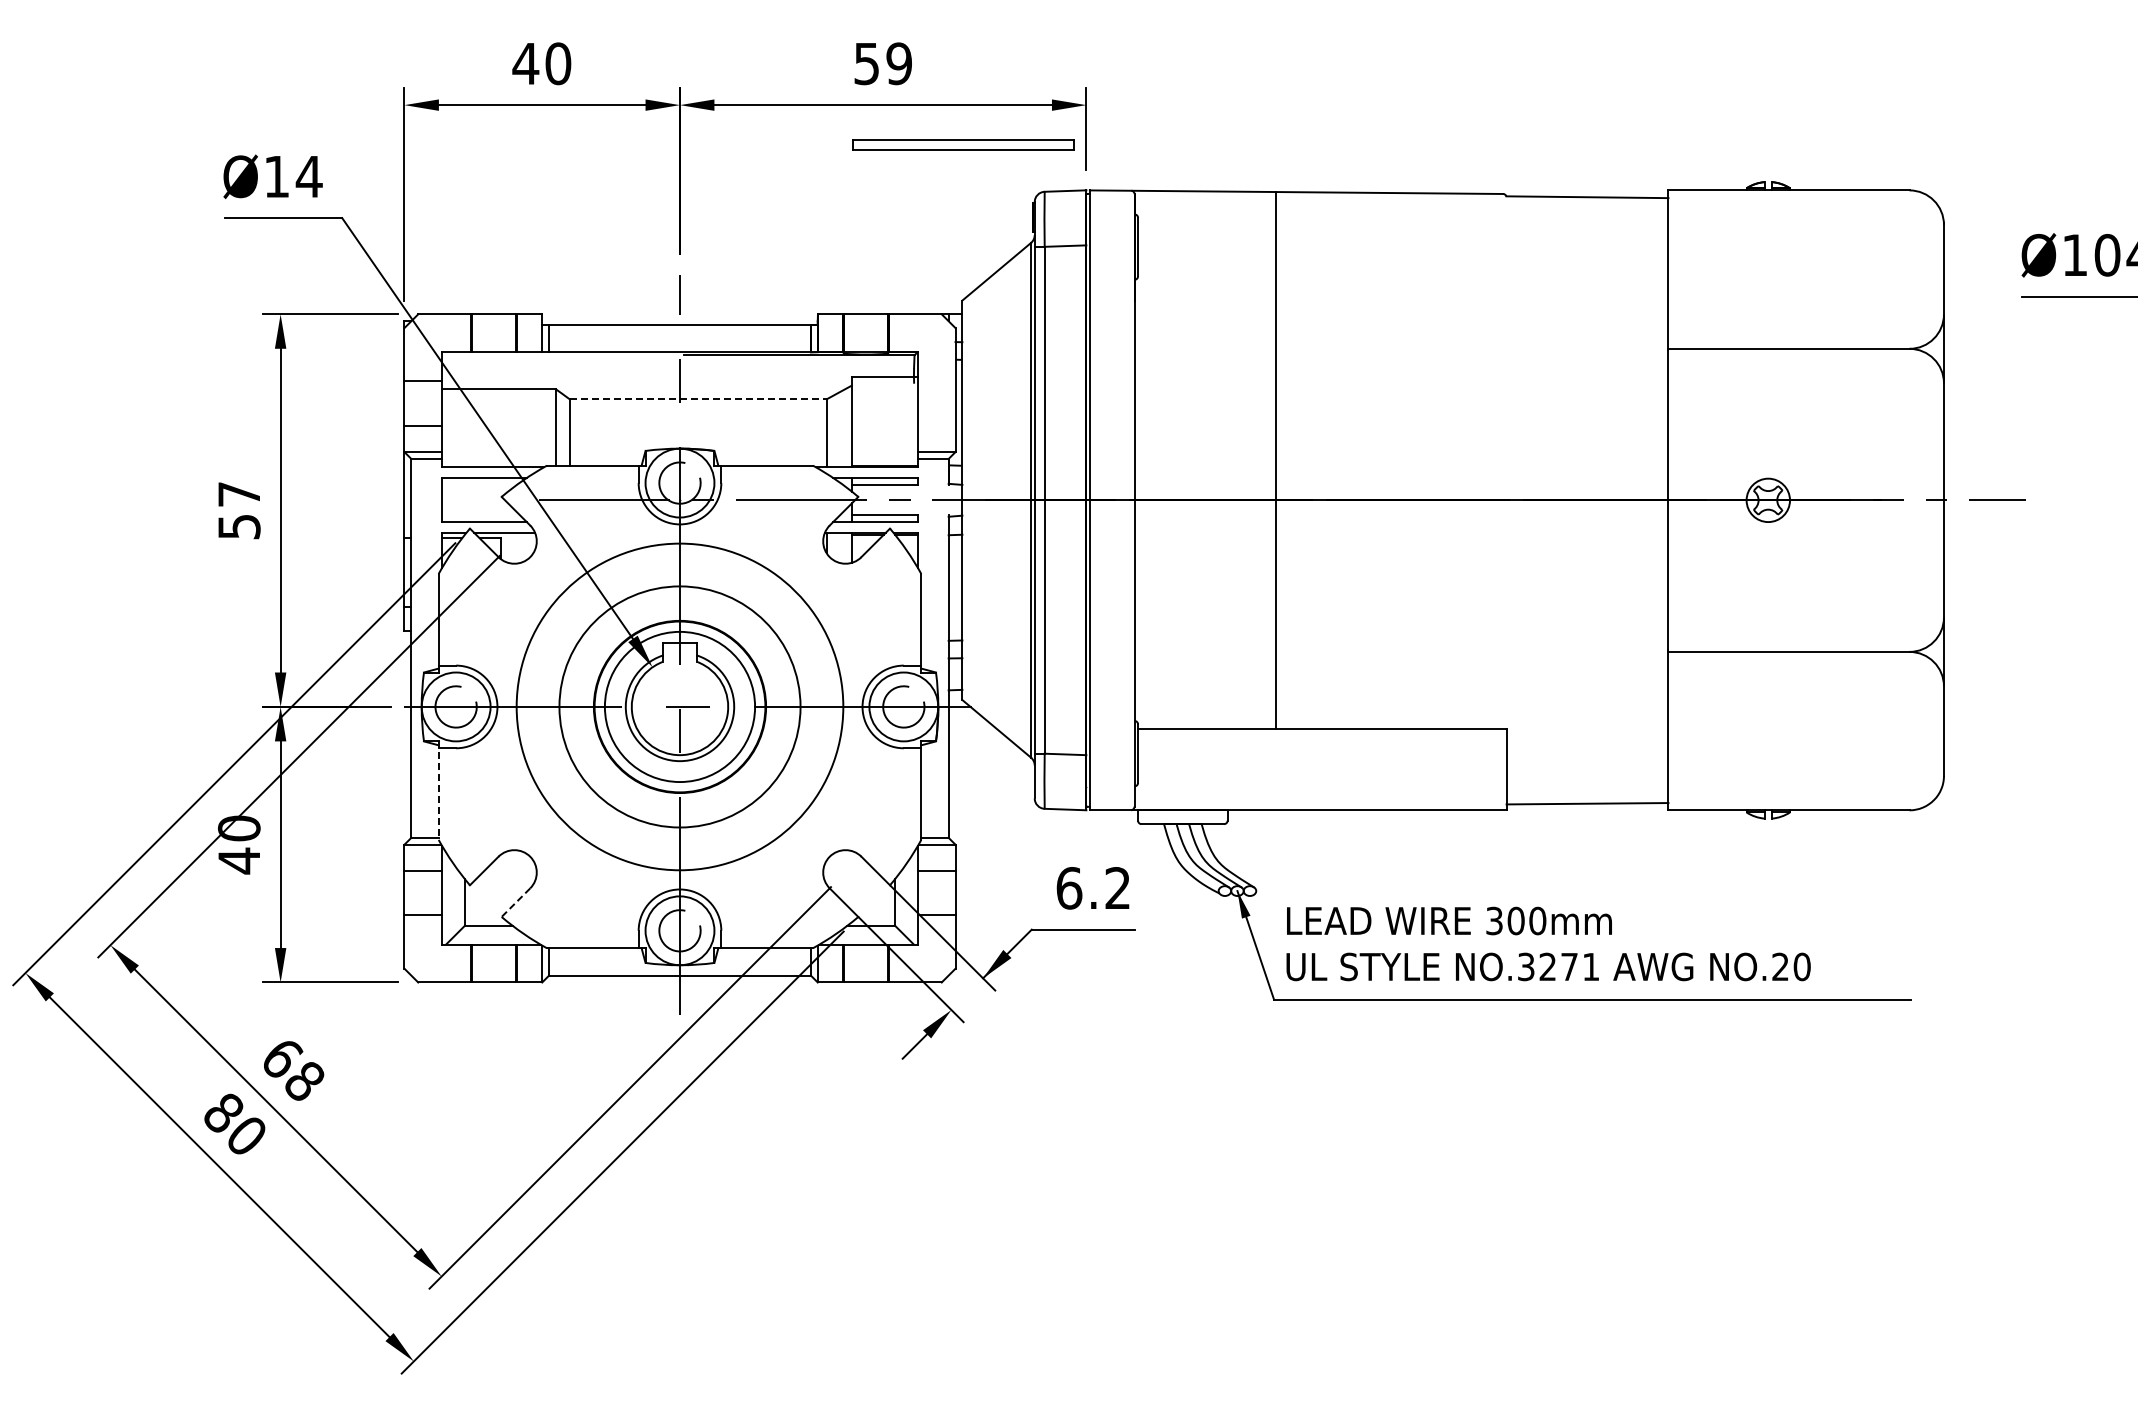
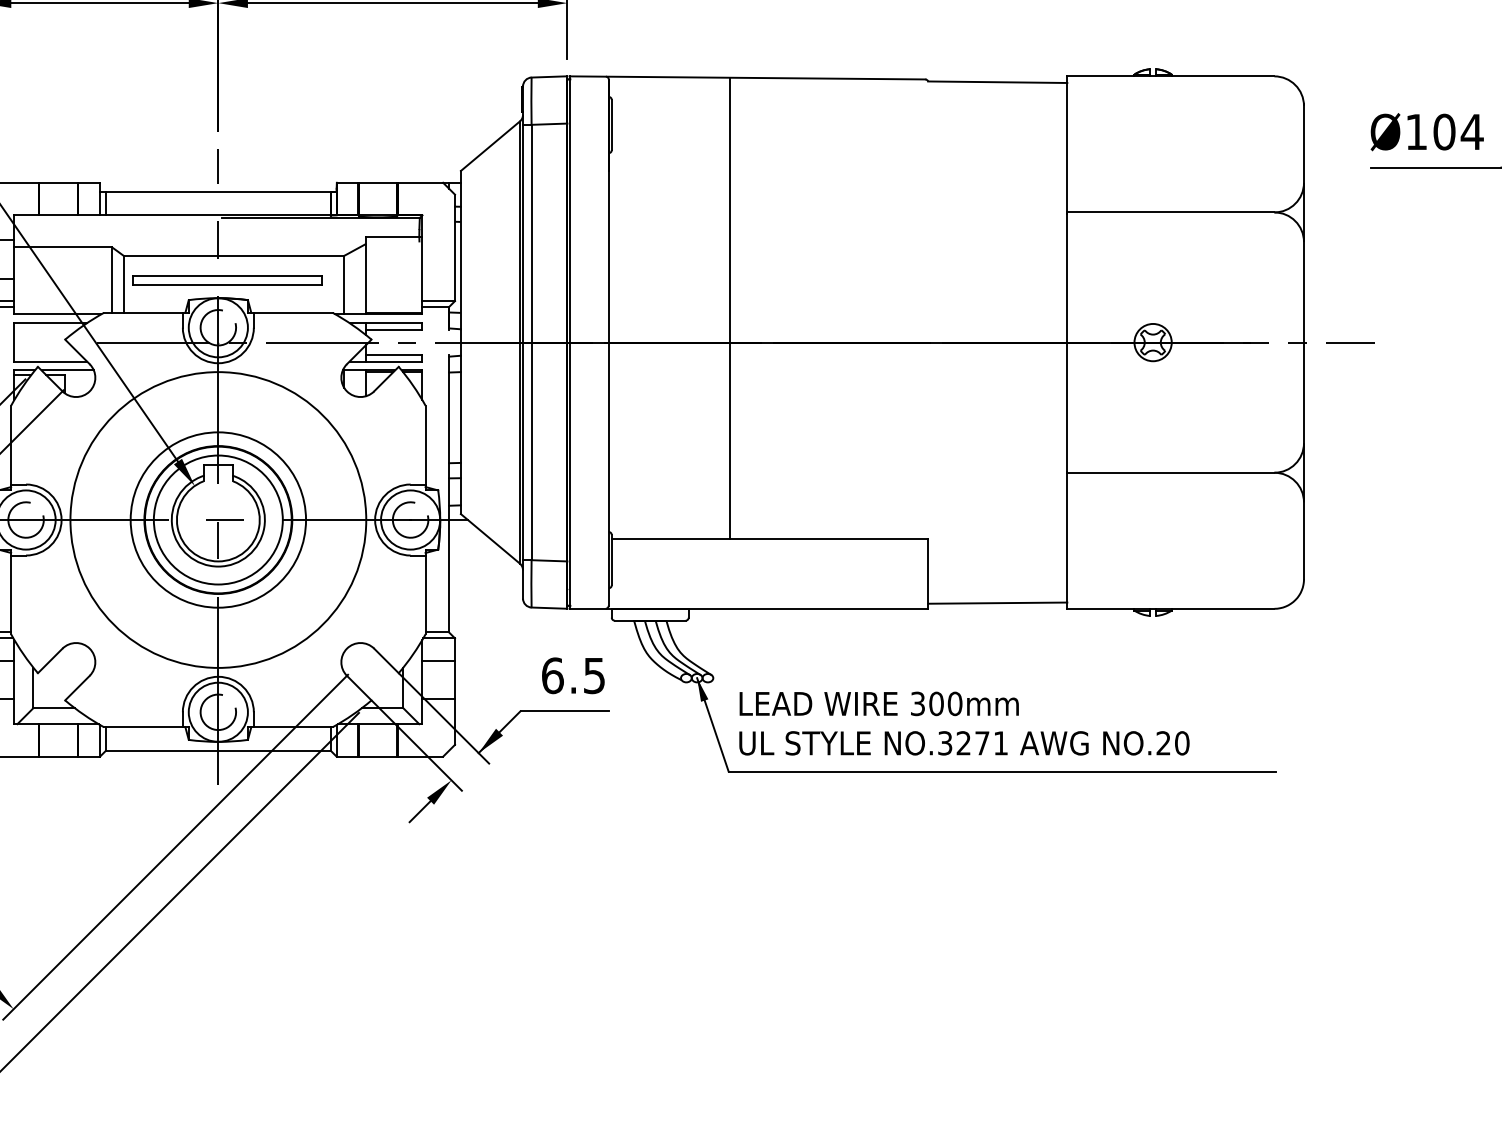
part: (963, 144) -> (227, 280), moved
line: (698, 399) -> (234, 255), dashed -> solid
circle: (679, 706) -> (217, 519), size x0.62
circle: (679, 706) -> (217, 519), size x1.43
line: (438, 791) -> (10, 592), dashed -> solid
text: (1117, 888) -> (594, 675), 6.2 -> 6.5
line: (515, 903) -> (77, 688), dashed -> solid

